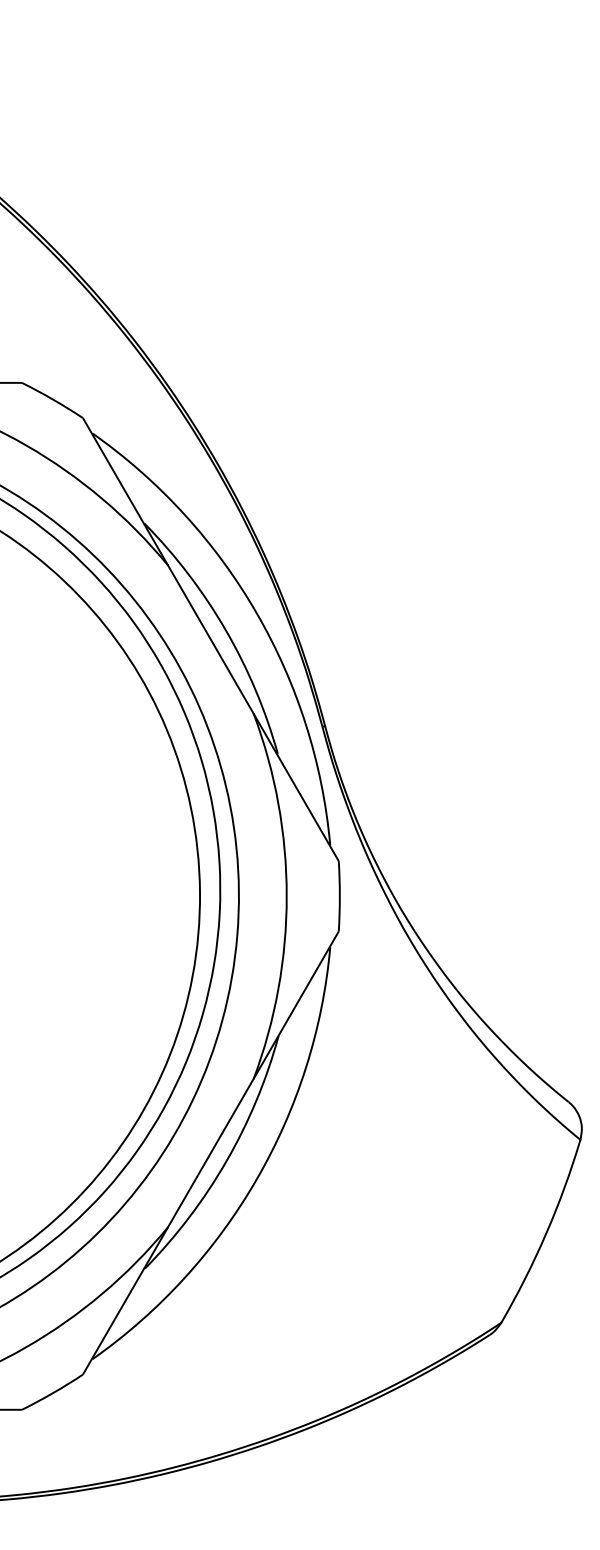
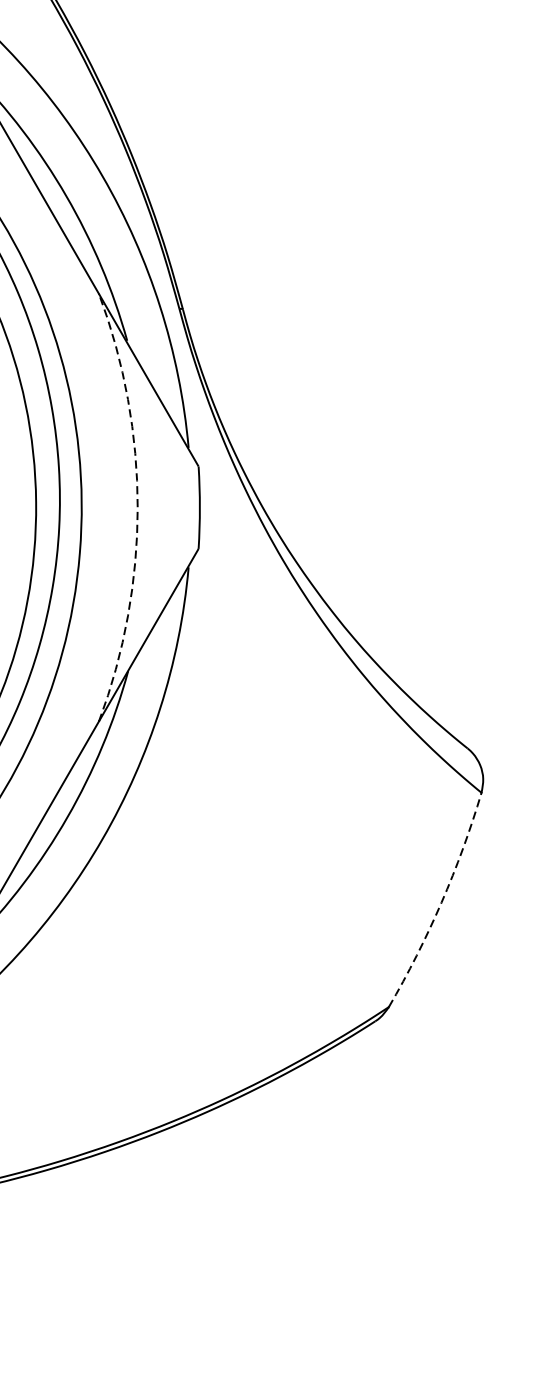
arc: (286, 896) -> (137, 507), solid -> dashed
arc: (546, 1233) -> (441, 902), solid -> dashed

